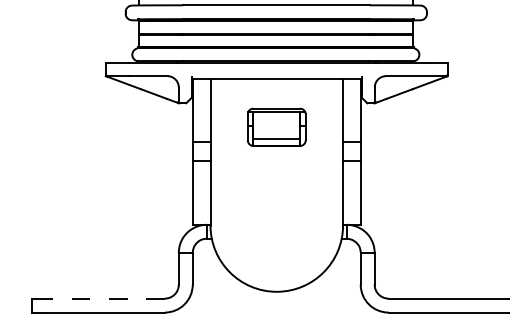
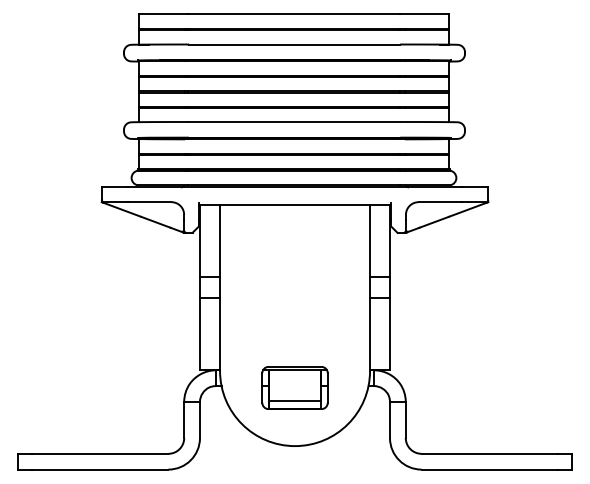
part: (276, 126) -> (294, 387), moved
line: (104, 298) -> (100, 453), dashed -> solid

